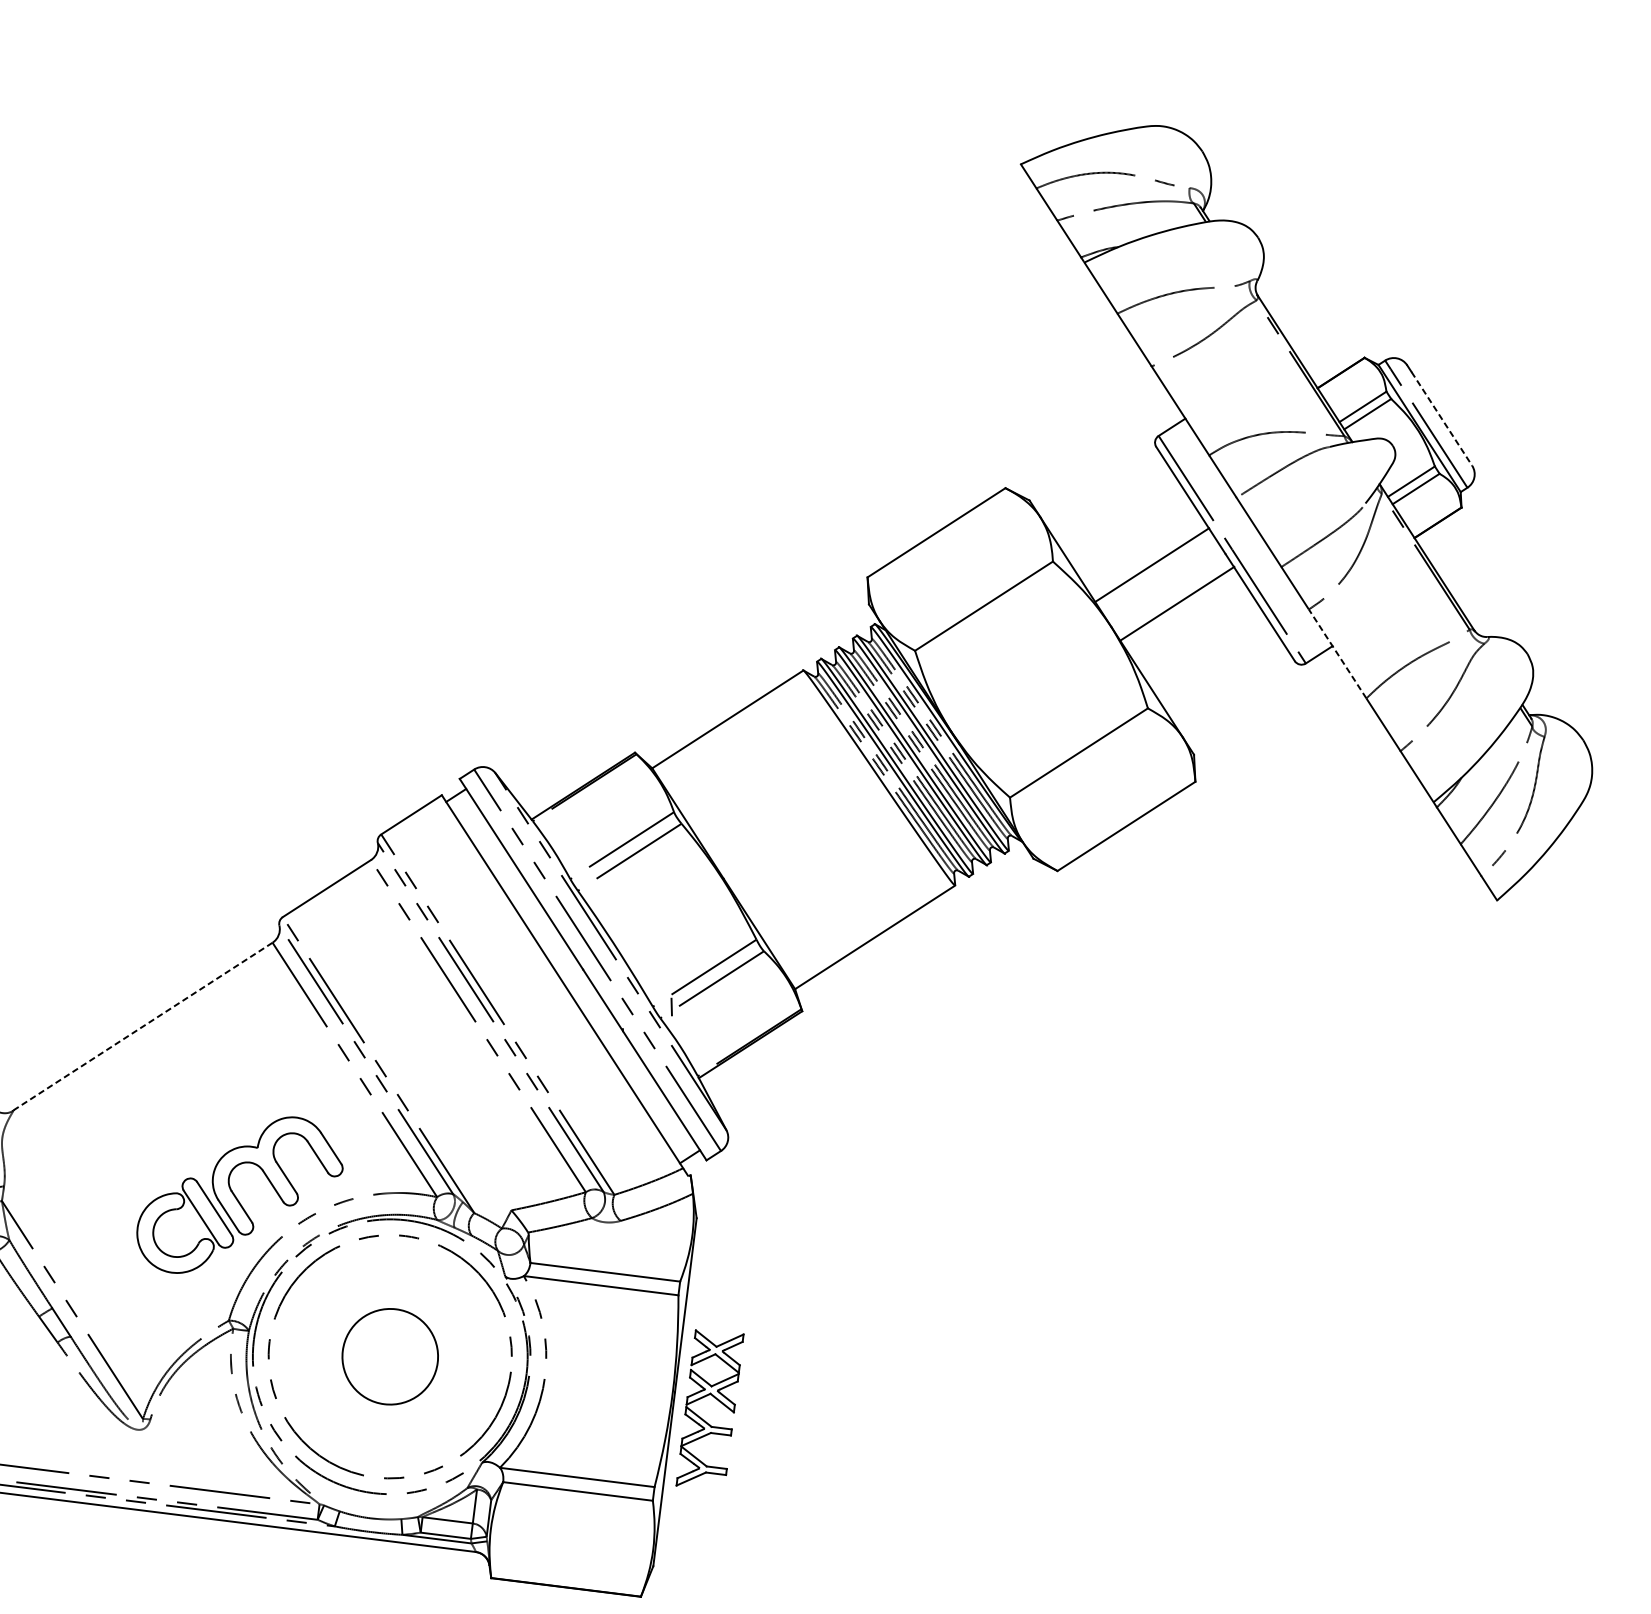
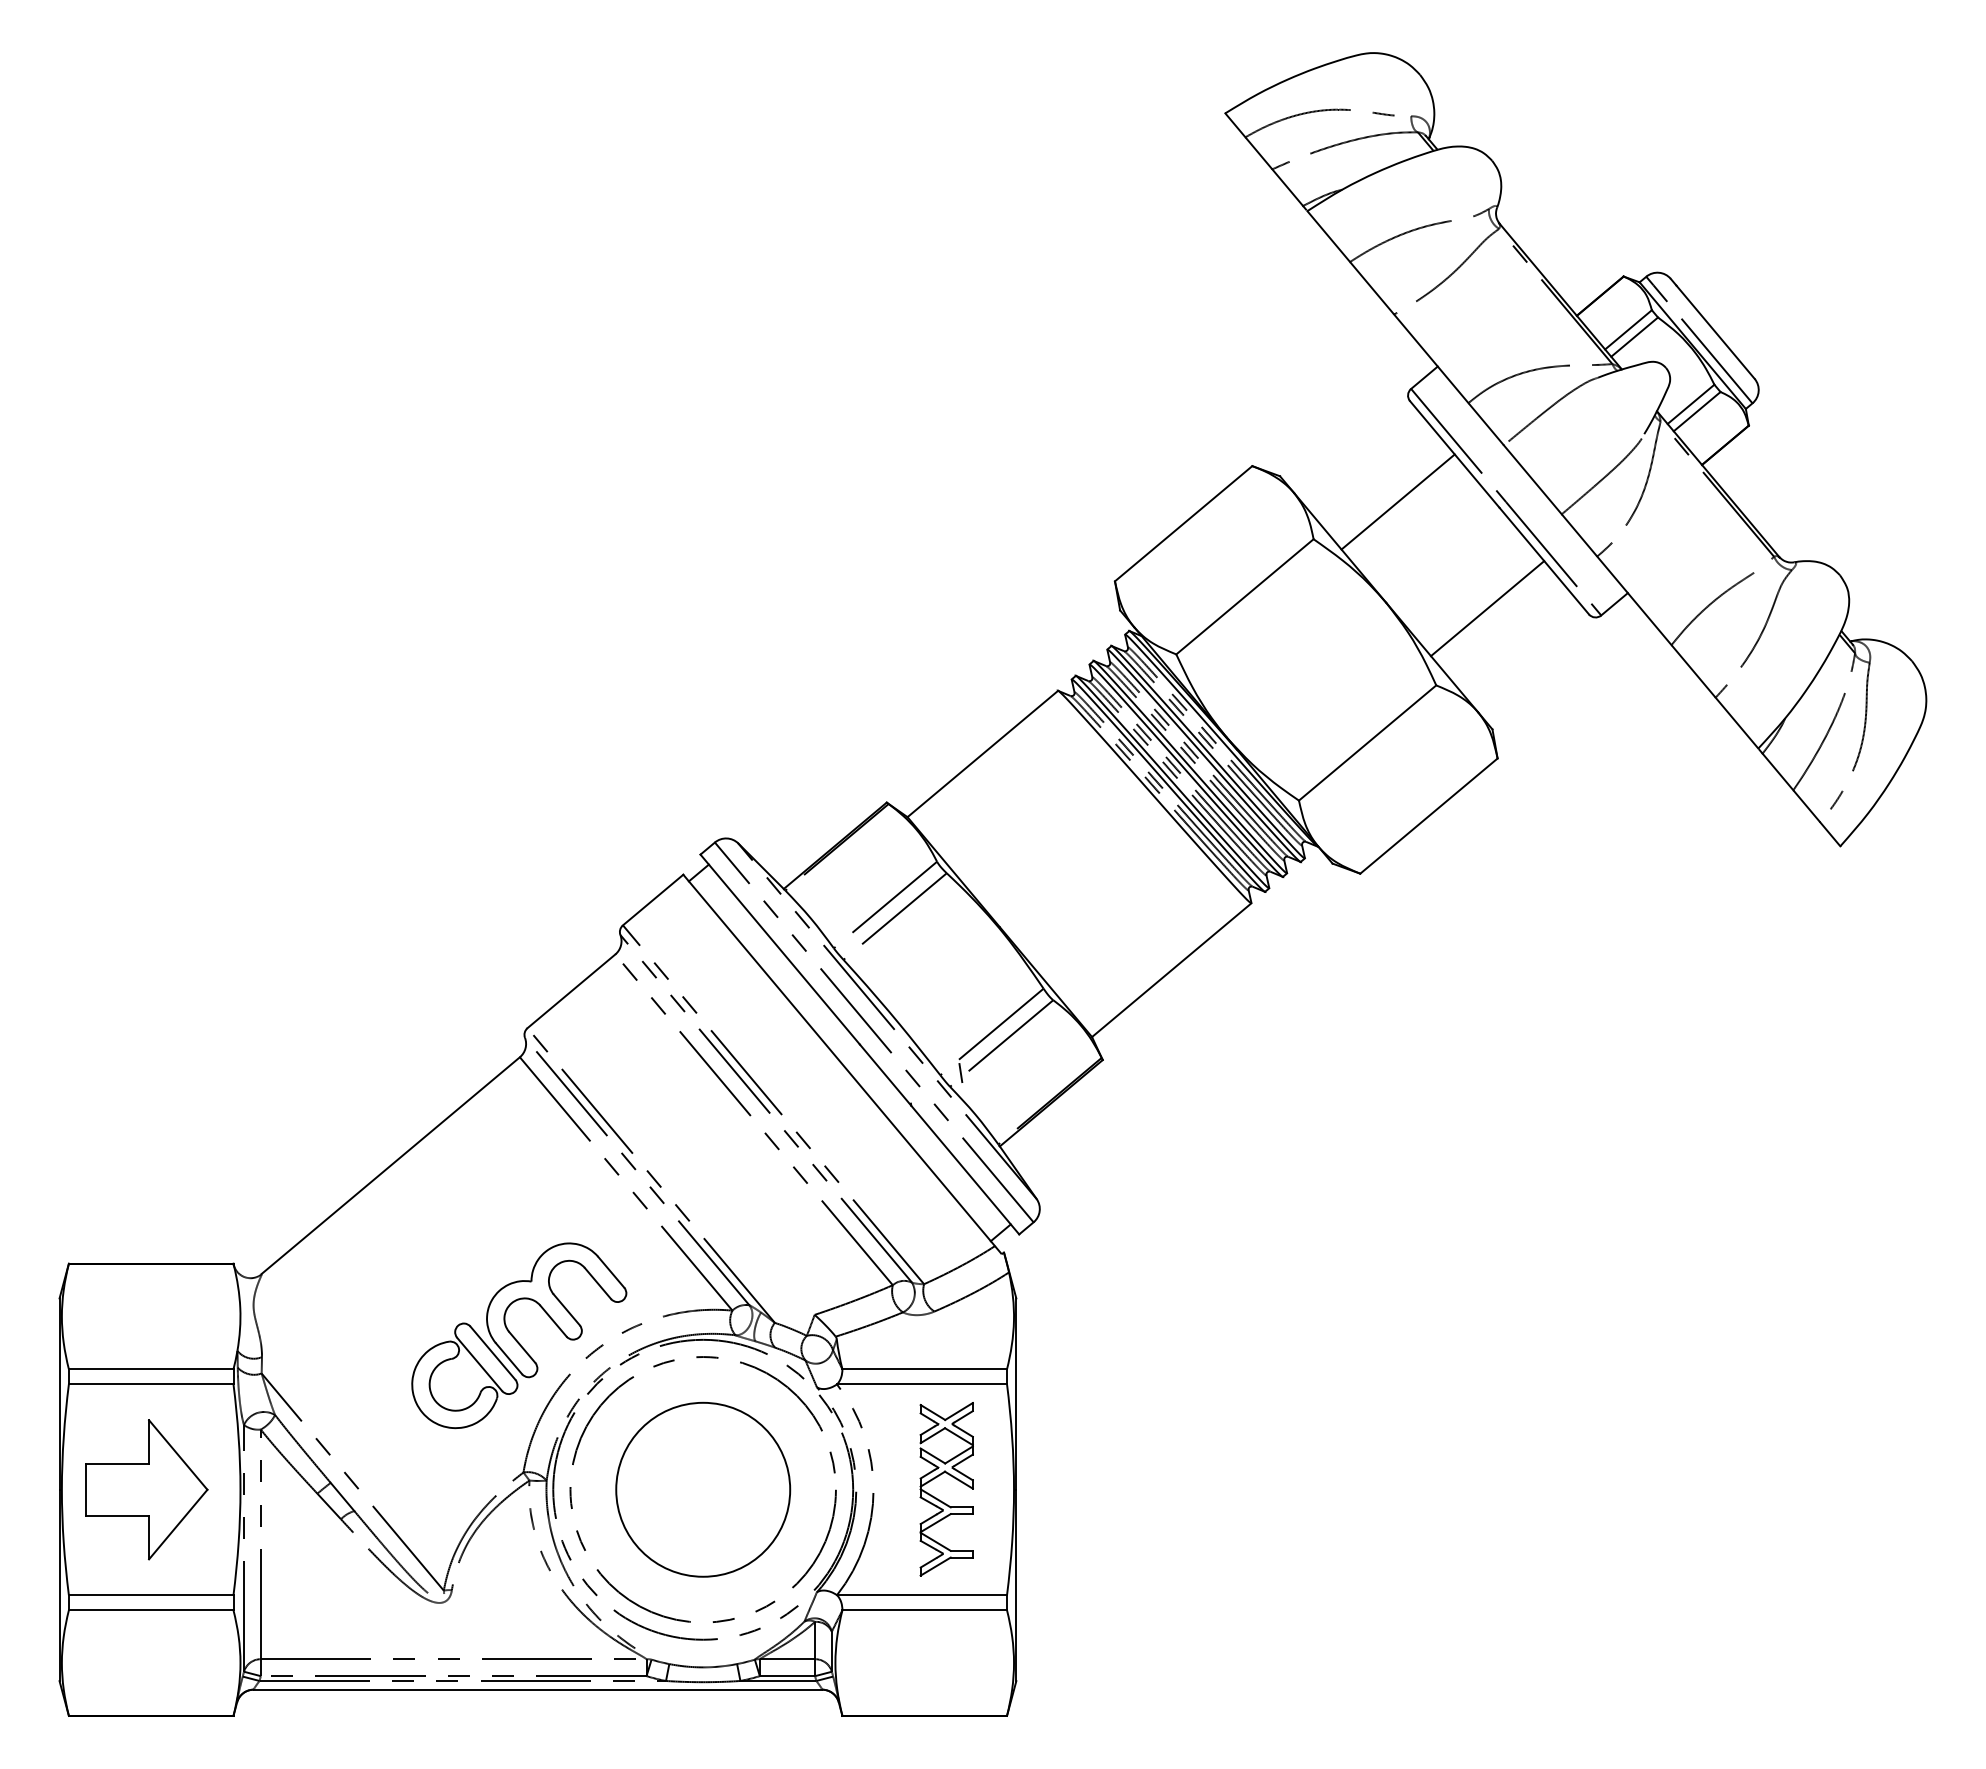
line: (1441, 419) -> (1715, 332), dashed -> solid
line: (1152, 564) -> (1487, 608), moved
line: (1176, 603) -> (1397, 501), moved
line: (1337, 653) -> (1634, 600), dashed -> solid
line: (142, 1026) -> (390, 1165), dashed -> solid
circle: (390, 1356) -> (703, 1489), size x1.67
part: (701, 1417) -> (938, 1498), moved

